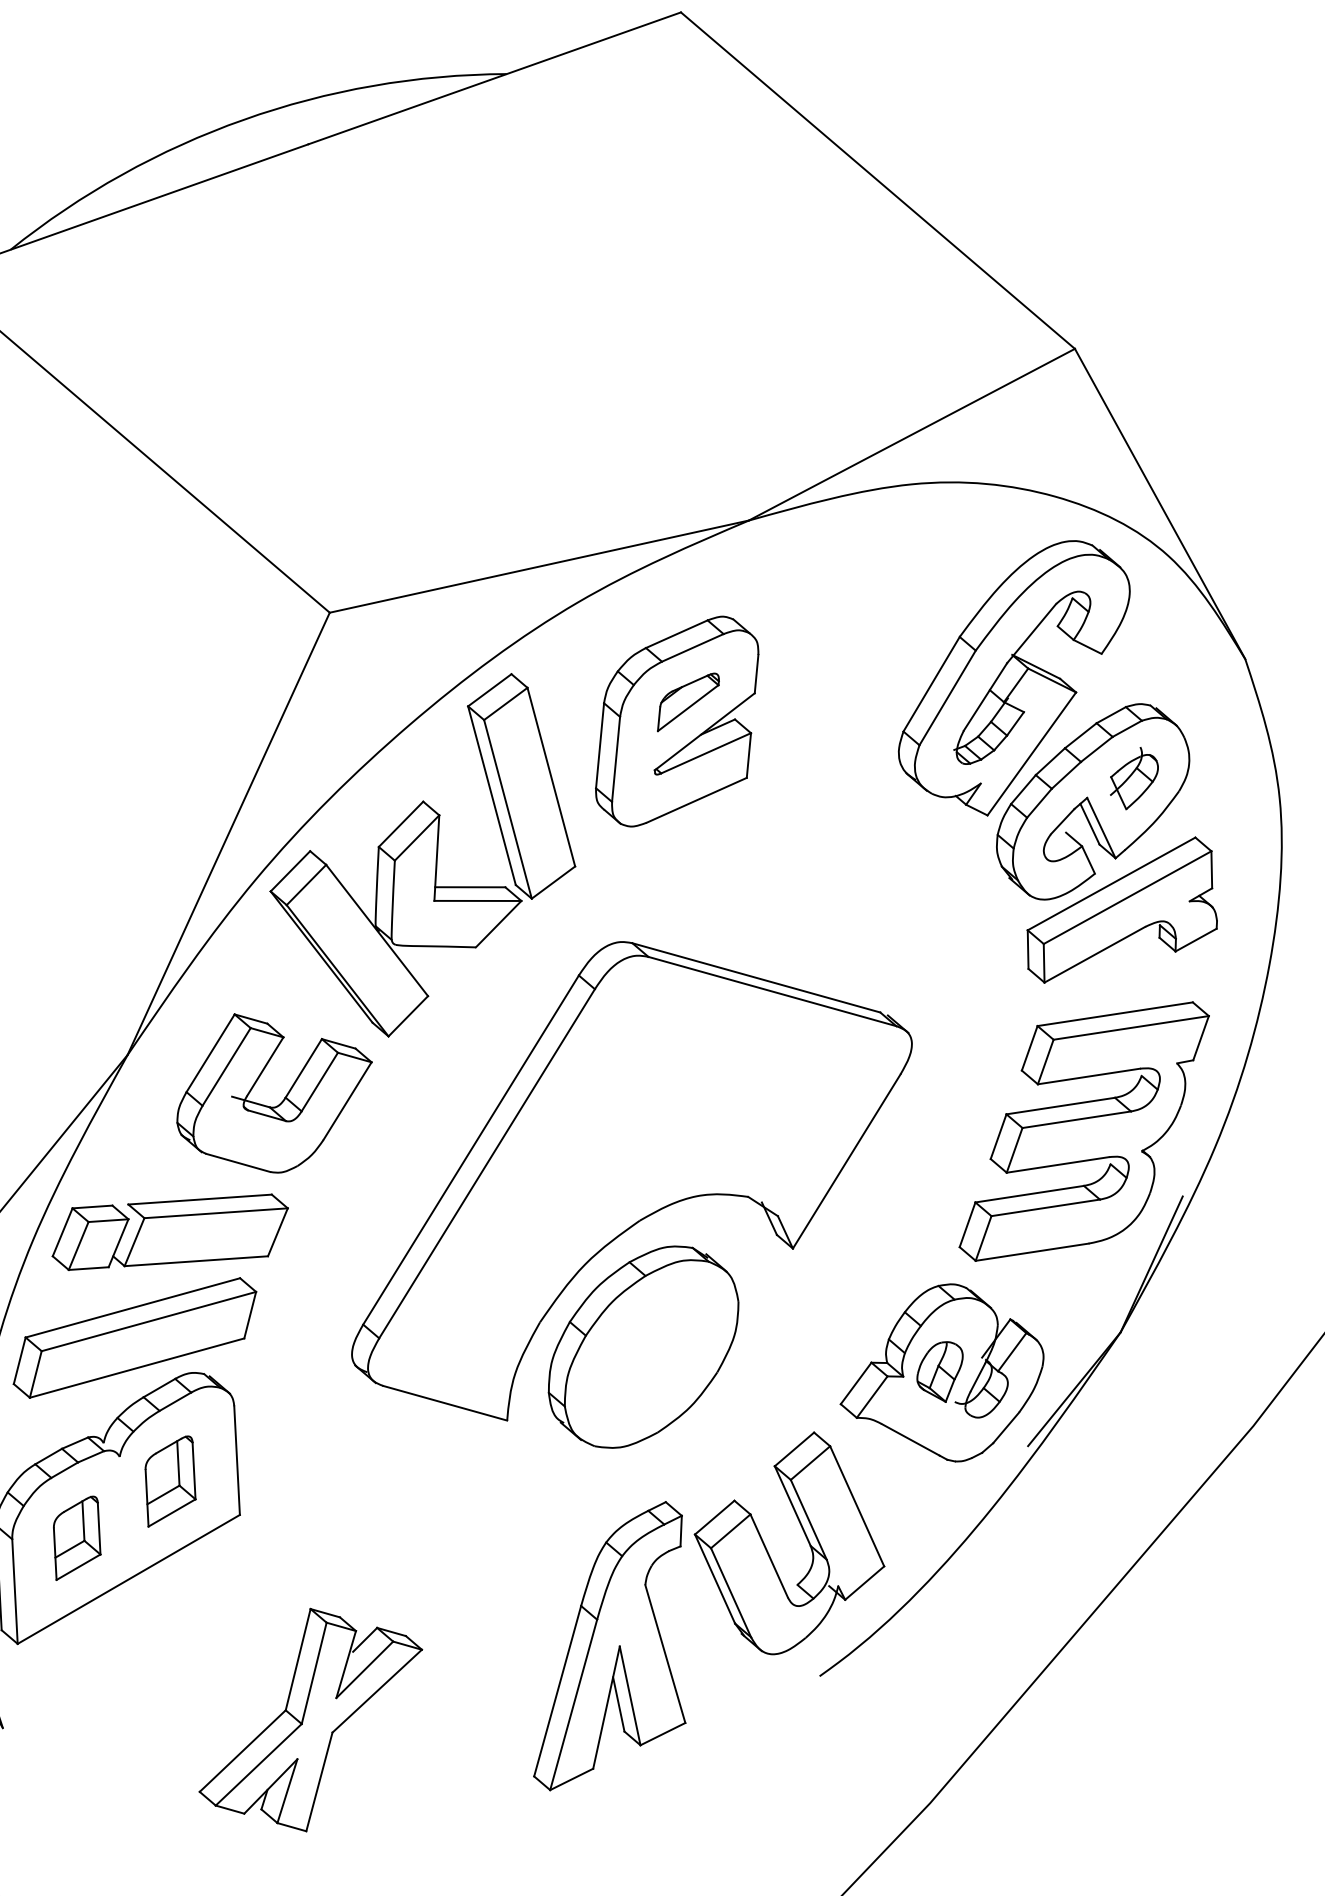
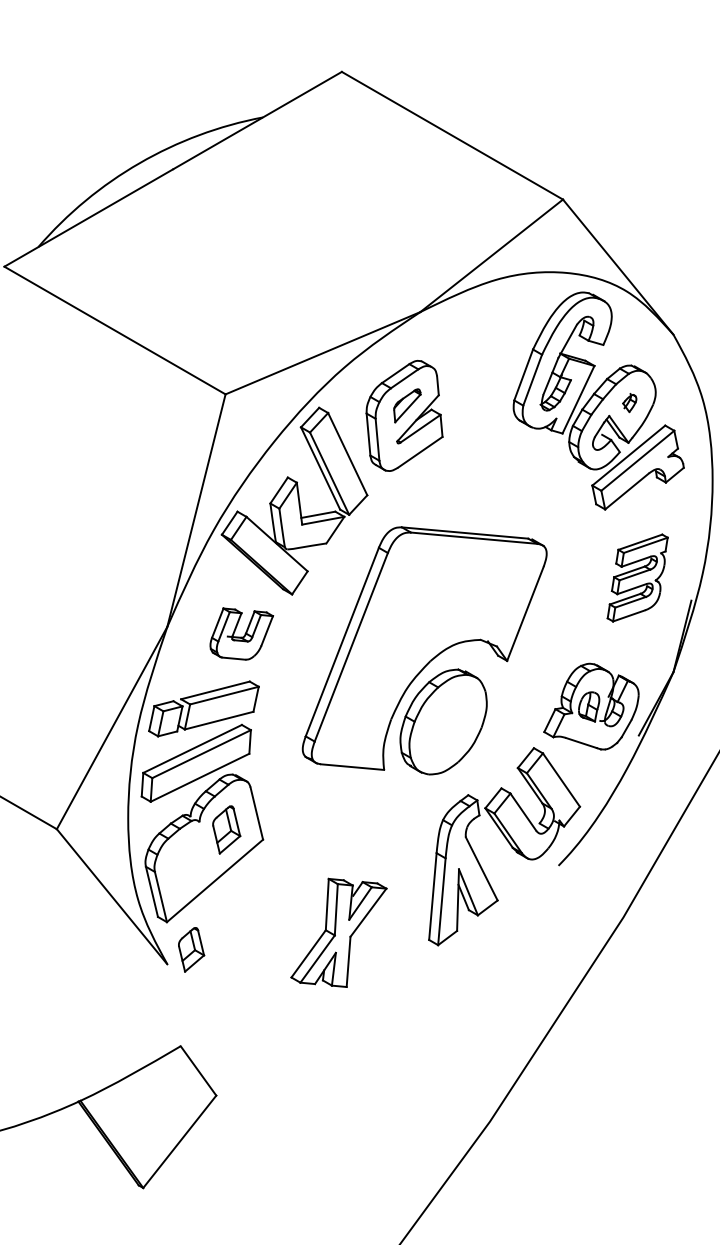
part: (1132, 778) -> (629, 402), size x0.6
part: (273, 1095) -> (241, 633), size x0.7
part: (1083, 1130) -> (637, 577), size x0.6
part: (77, 1538) -> (191, 949), moved
part: (310, 1719) -> (338, 932), moved

